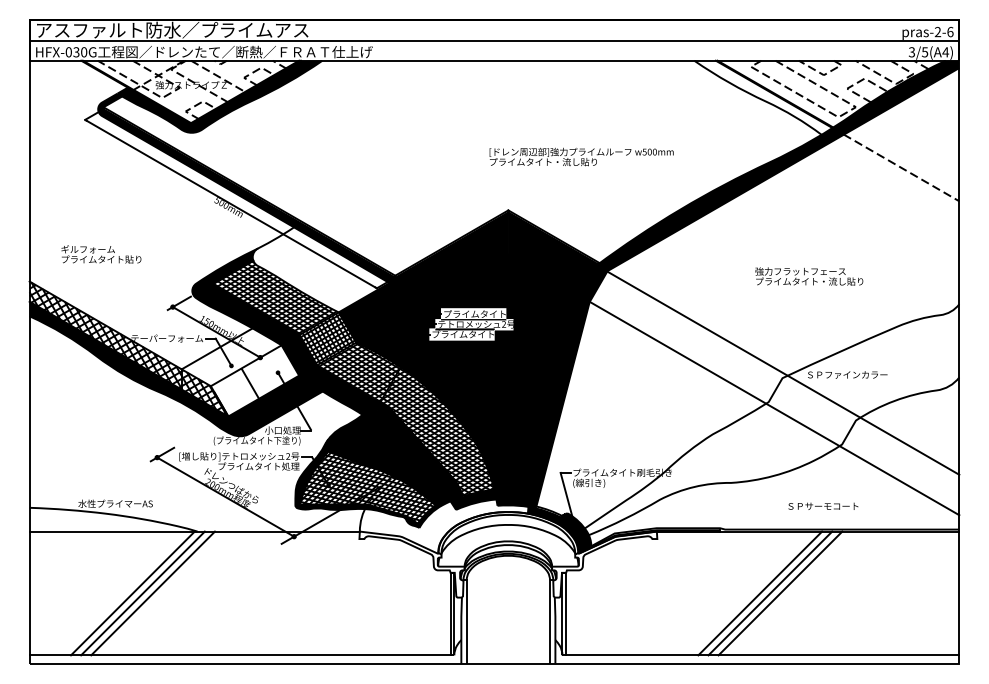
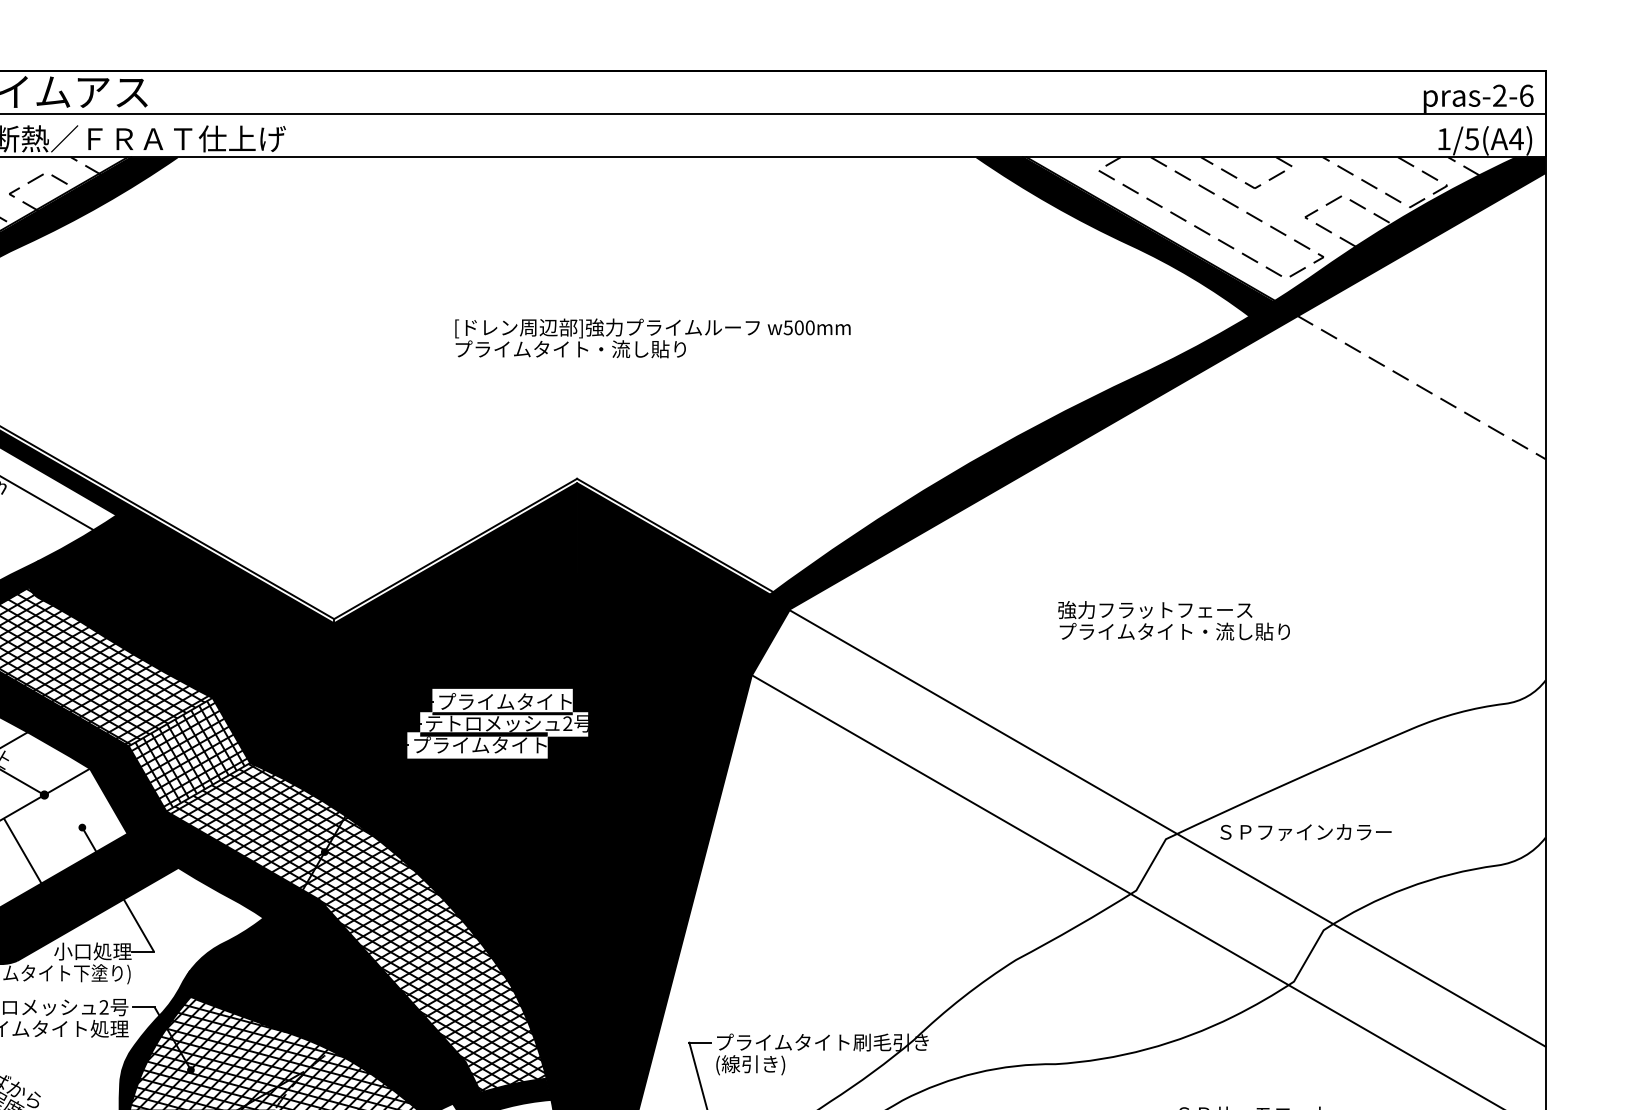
text: (911, 52) -> (1443, 139), 3/5(A4) -> 1/5(A4)
fill: (763, 97) -> (1125, 236), added
text: (581, 156) -> (652, 337), moved
fill: (320, 269) -> (173, 605), added
text: (809, 276) -> (1174, 620), moved

